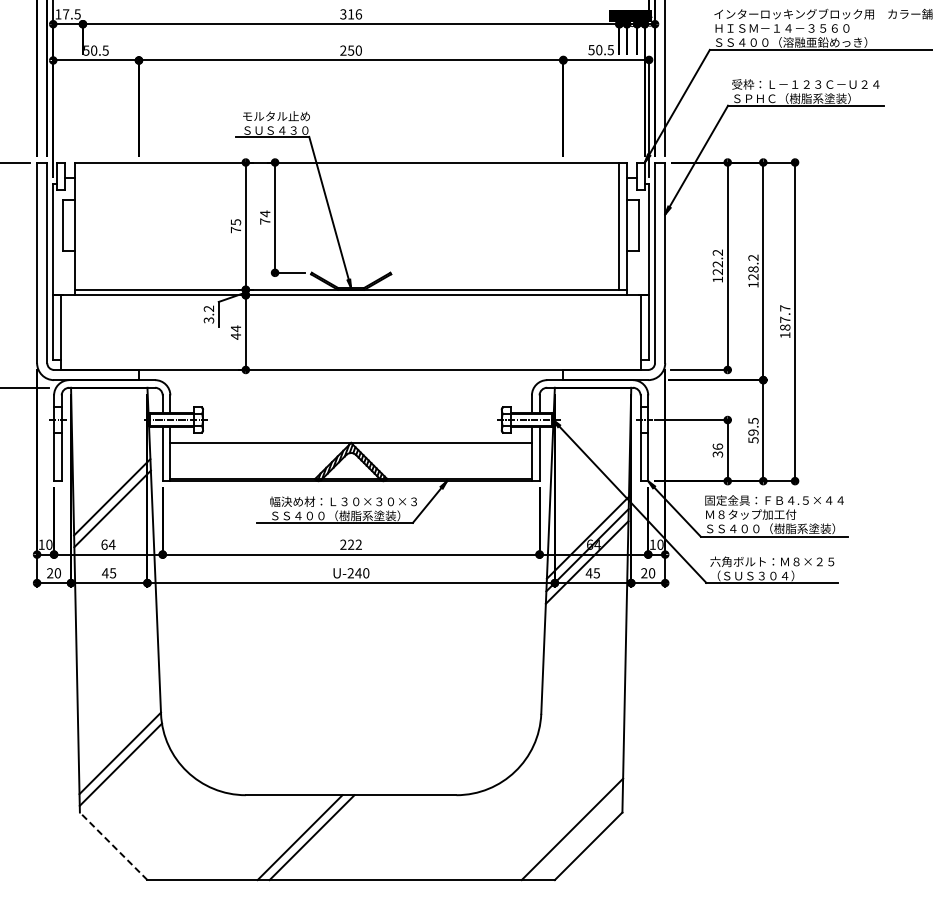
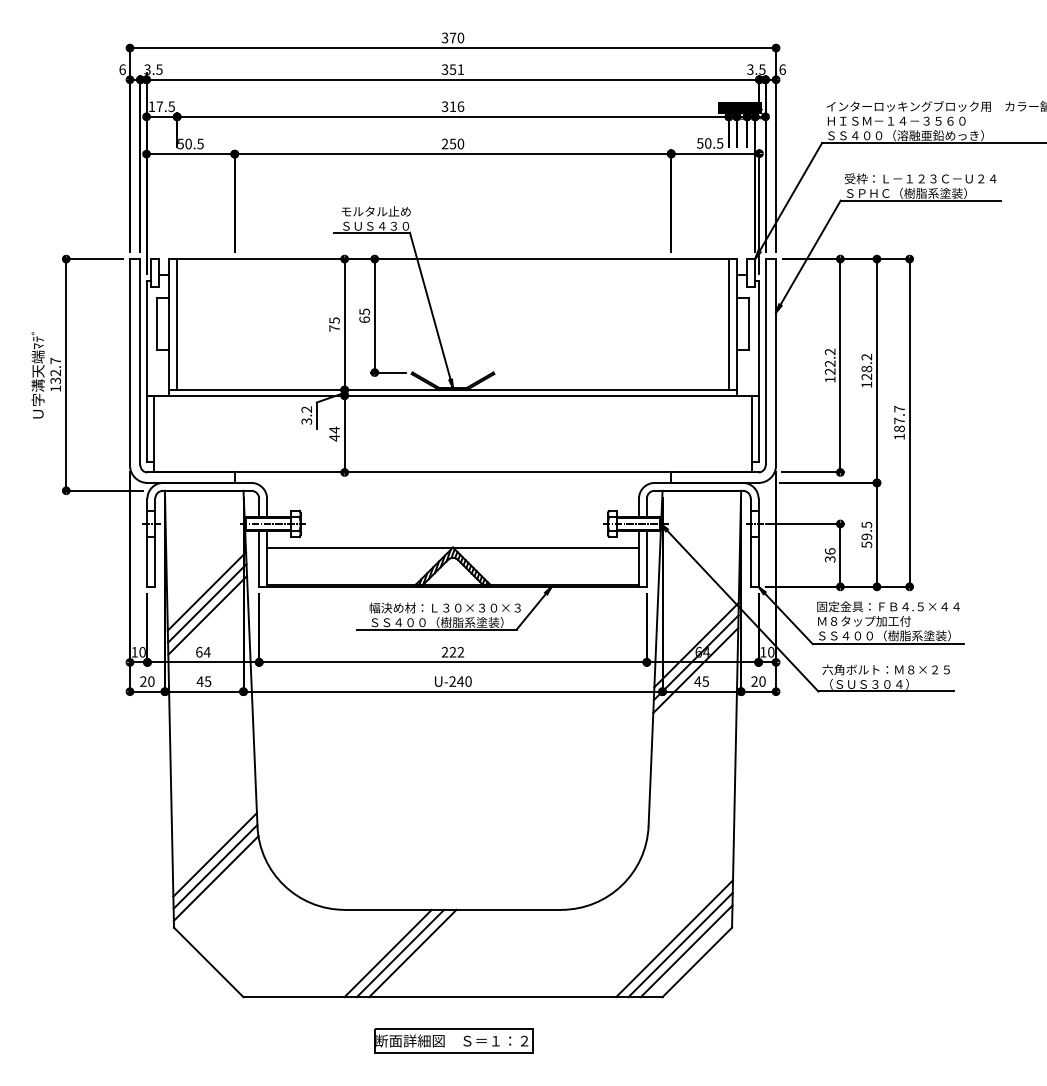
text: (265, 217) -> (364, 315), 74 -> 65
line: (83, 226) -> (177, 324), added
line: (111, 485) -> (206, 591), added
line: (119, 741) -> (214, 854), added
line: (566, 823) -> (674, 938), added
line: (578, 835) -> (686, 951), added
line: (287, 837) -> (387, 953), added
line: (113, 846) -> (208, 962), dashed -> solid

